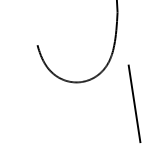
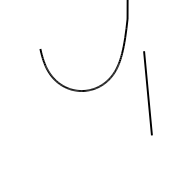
line: (134, 104) -> (147, 93), moved

